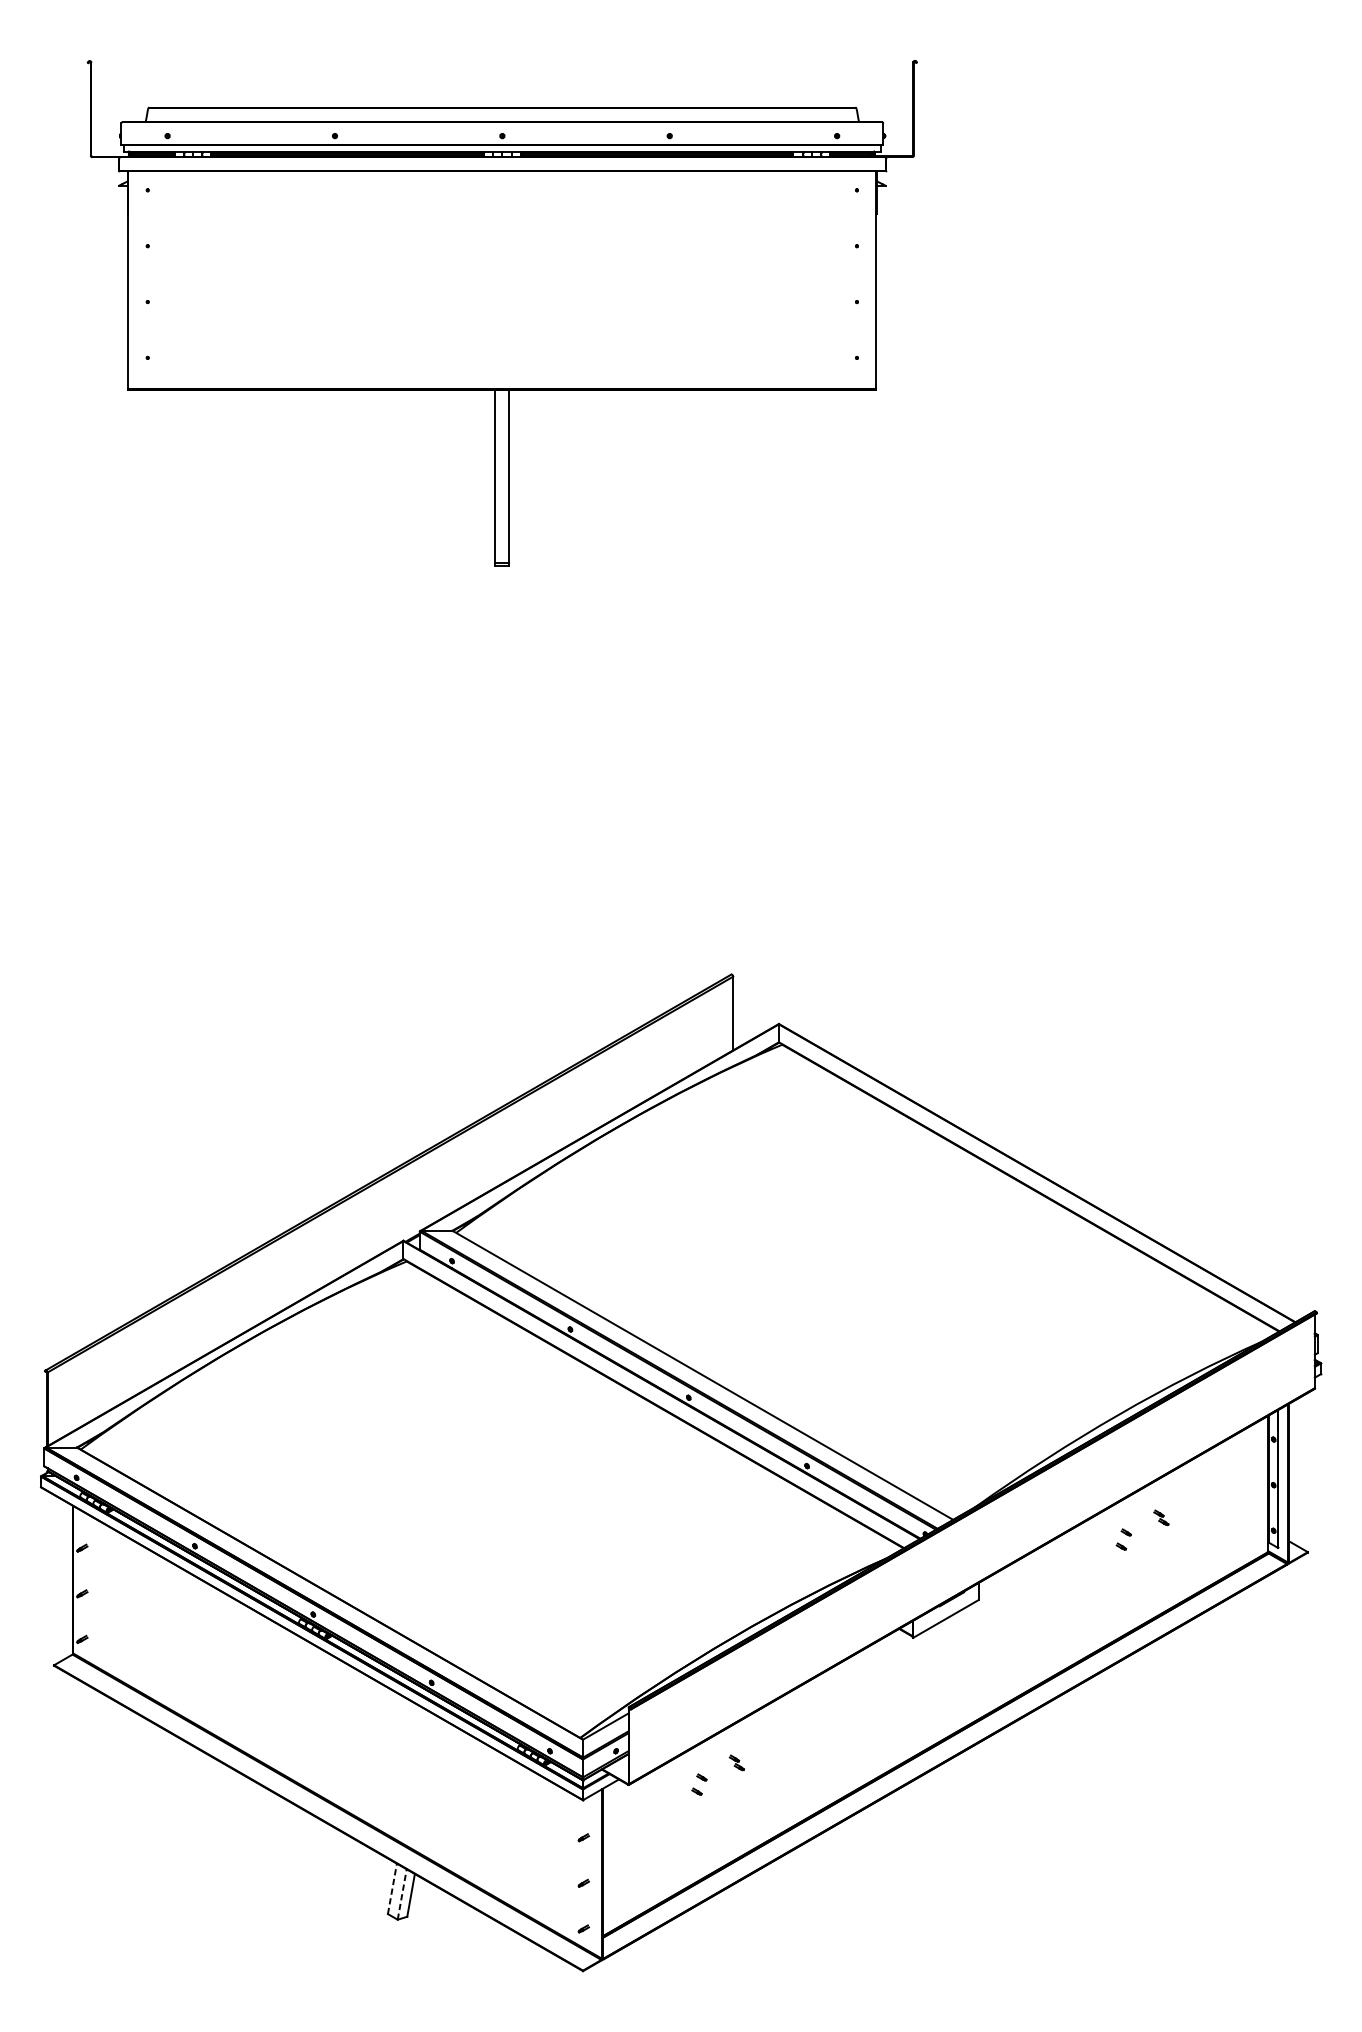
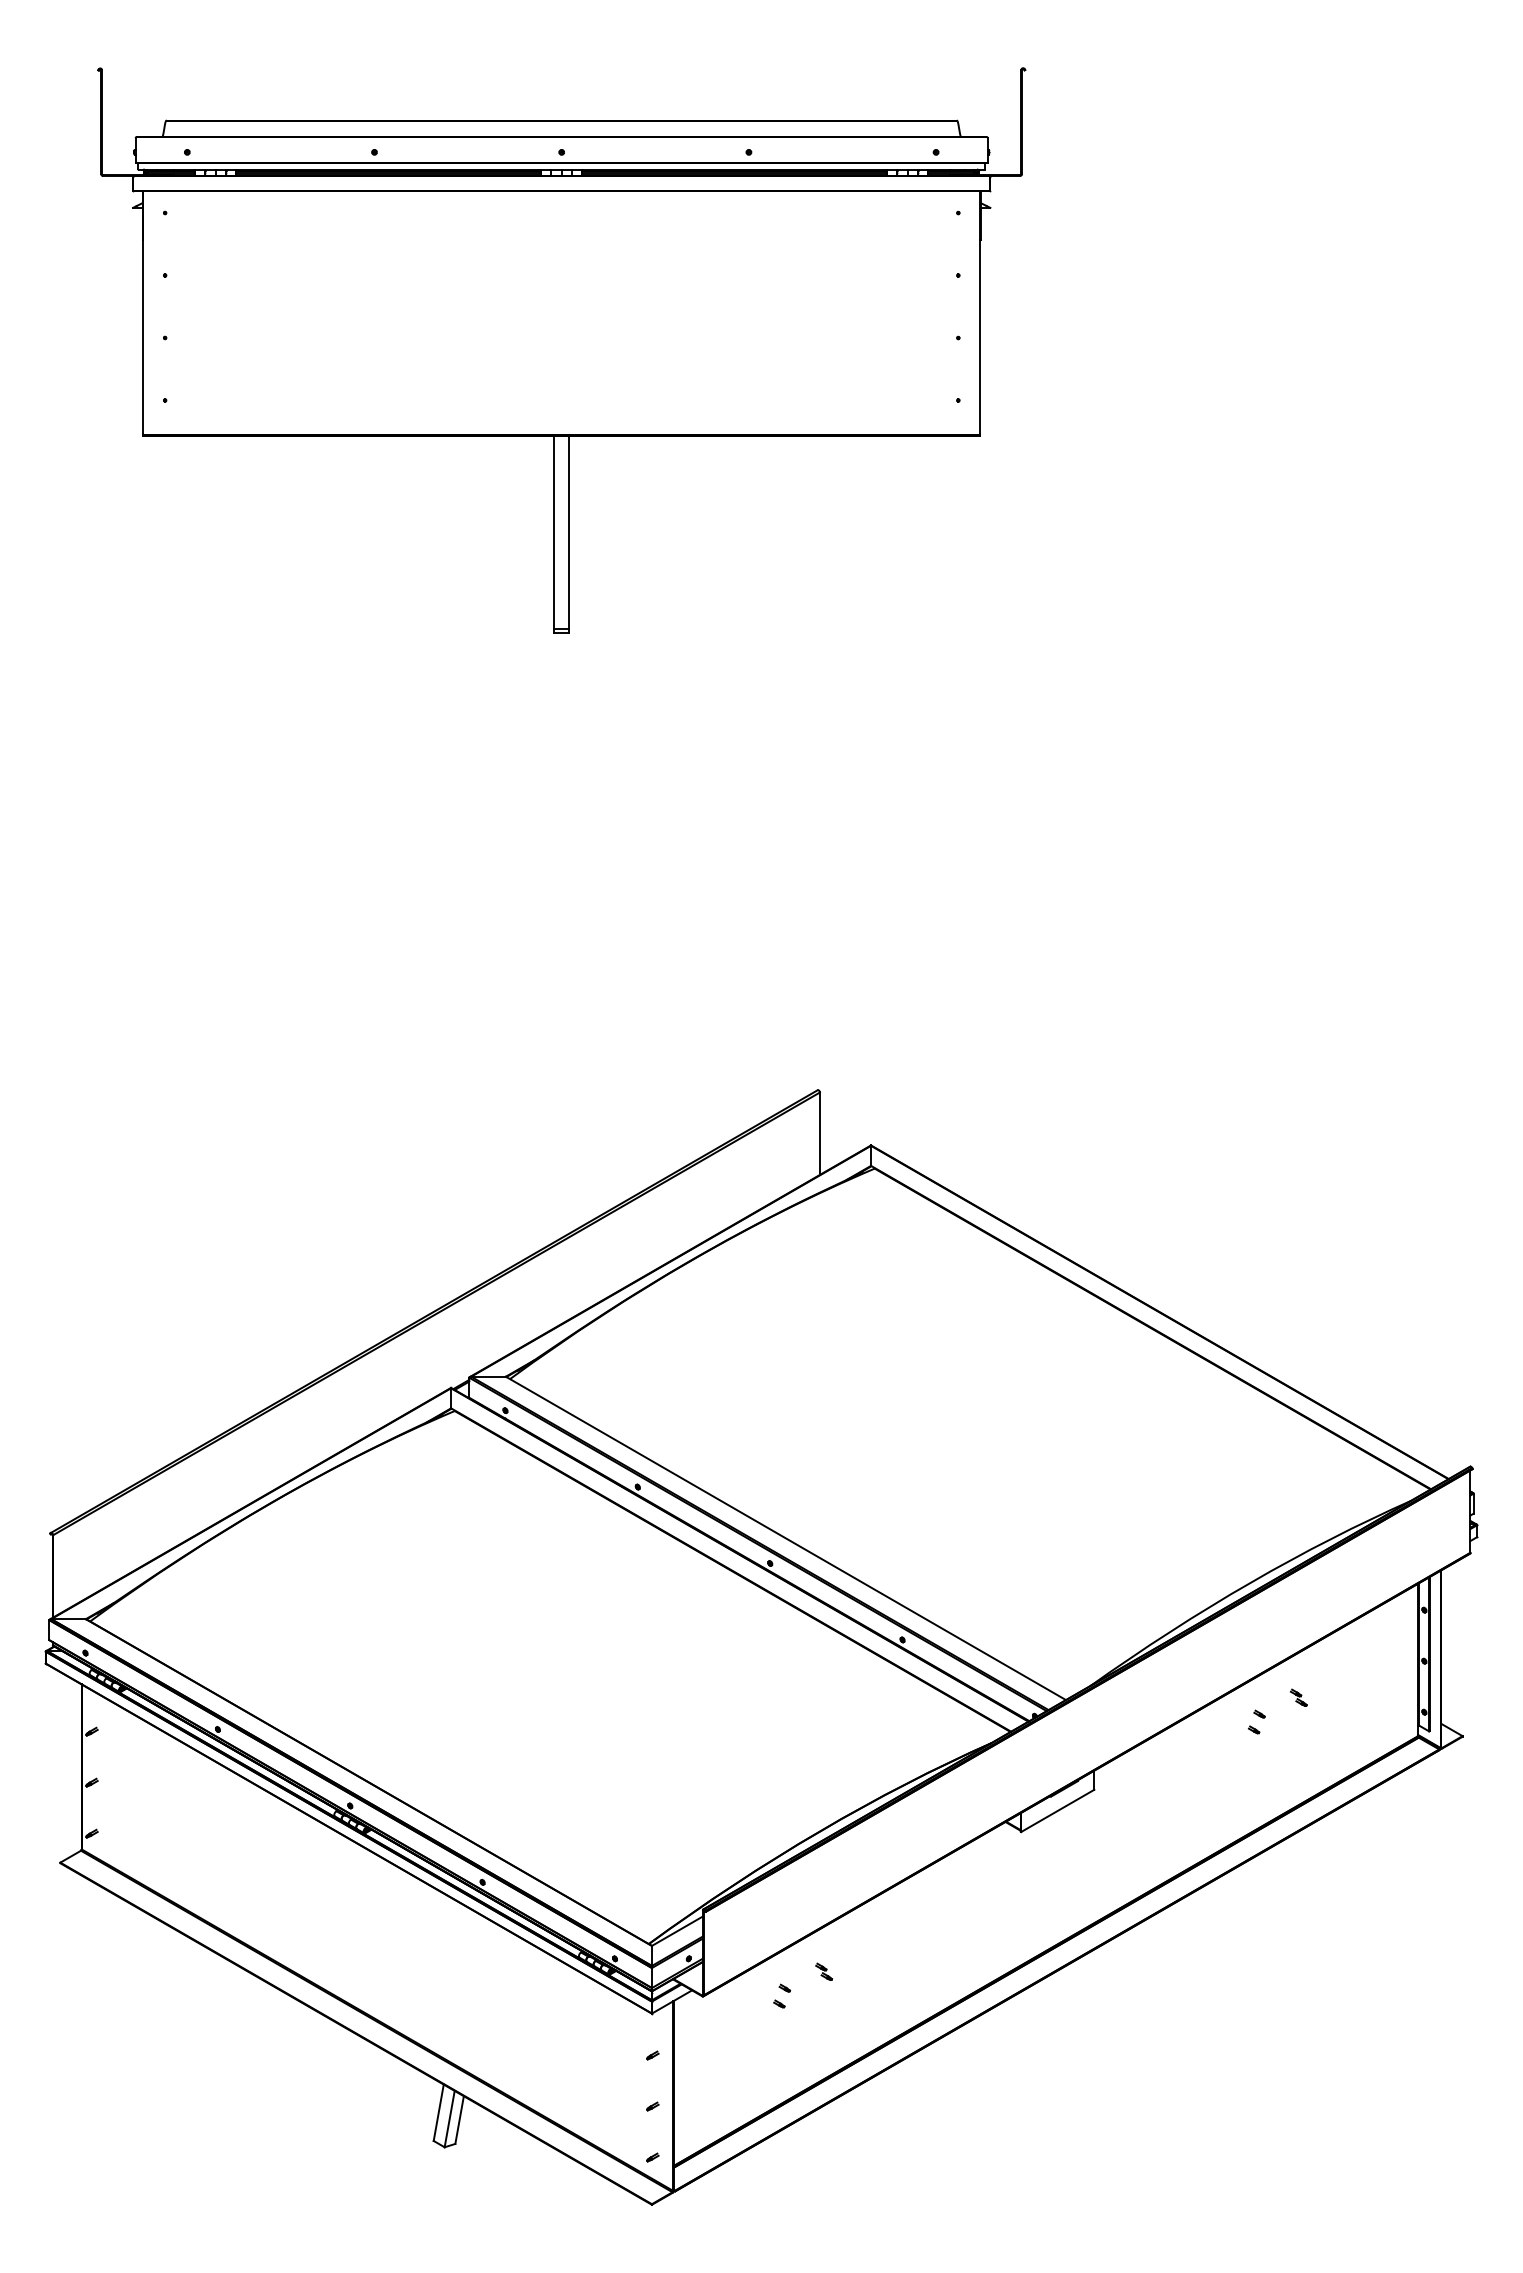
line: (392, 1888) -> (438, 2112), dashed -> solid
line: (402, 1894) -> (449, 2119), dashed -> solid

